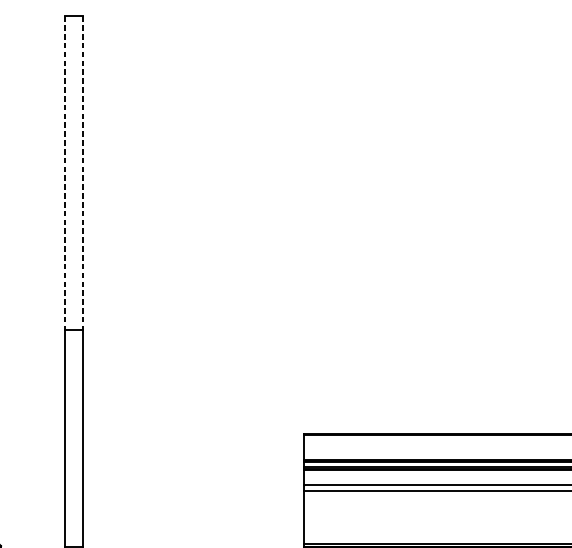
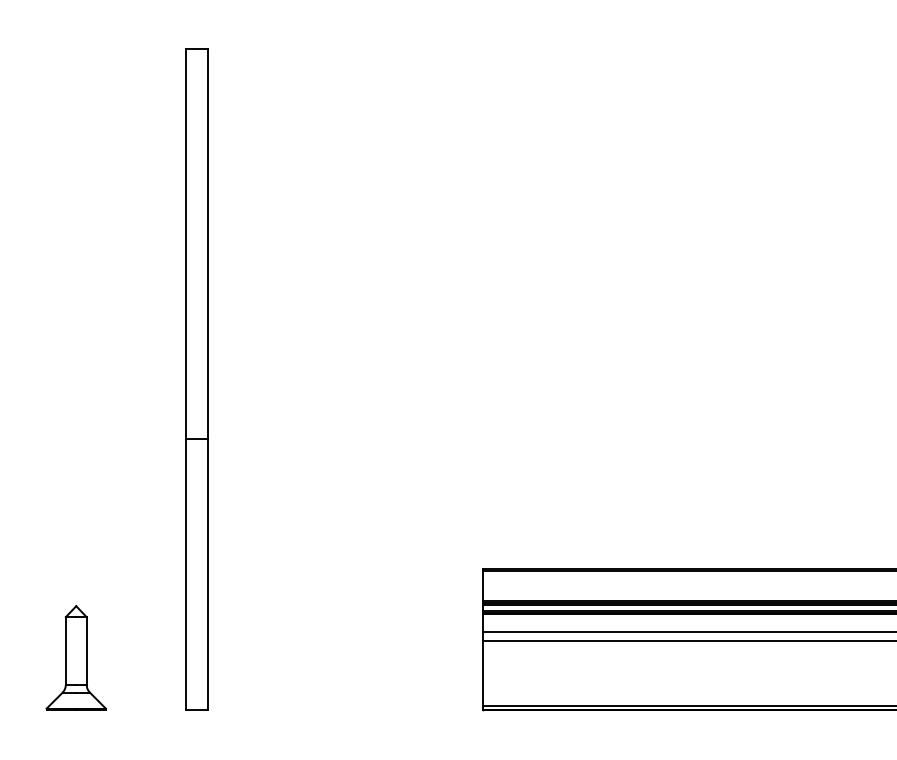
line: (65, 173) -> (186, 244), dashed -> solid
line: (83, 173) -> (208, 244), dashed -> solid

